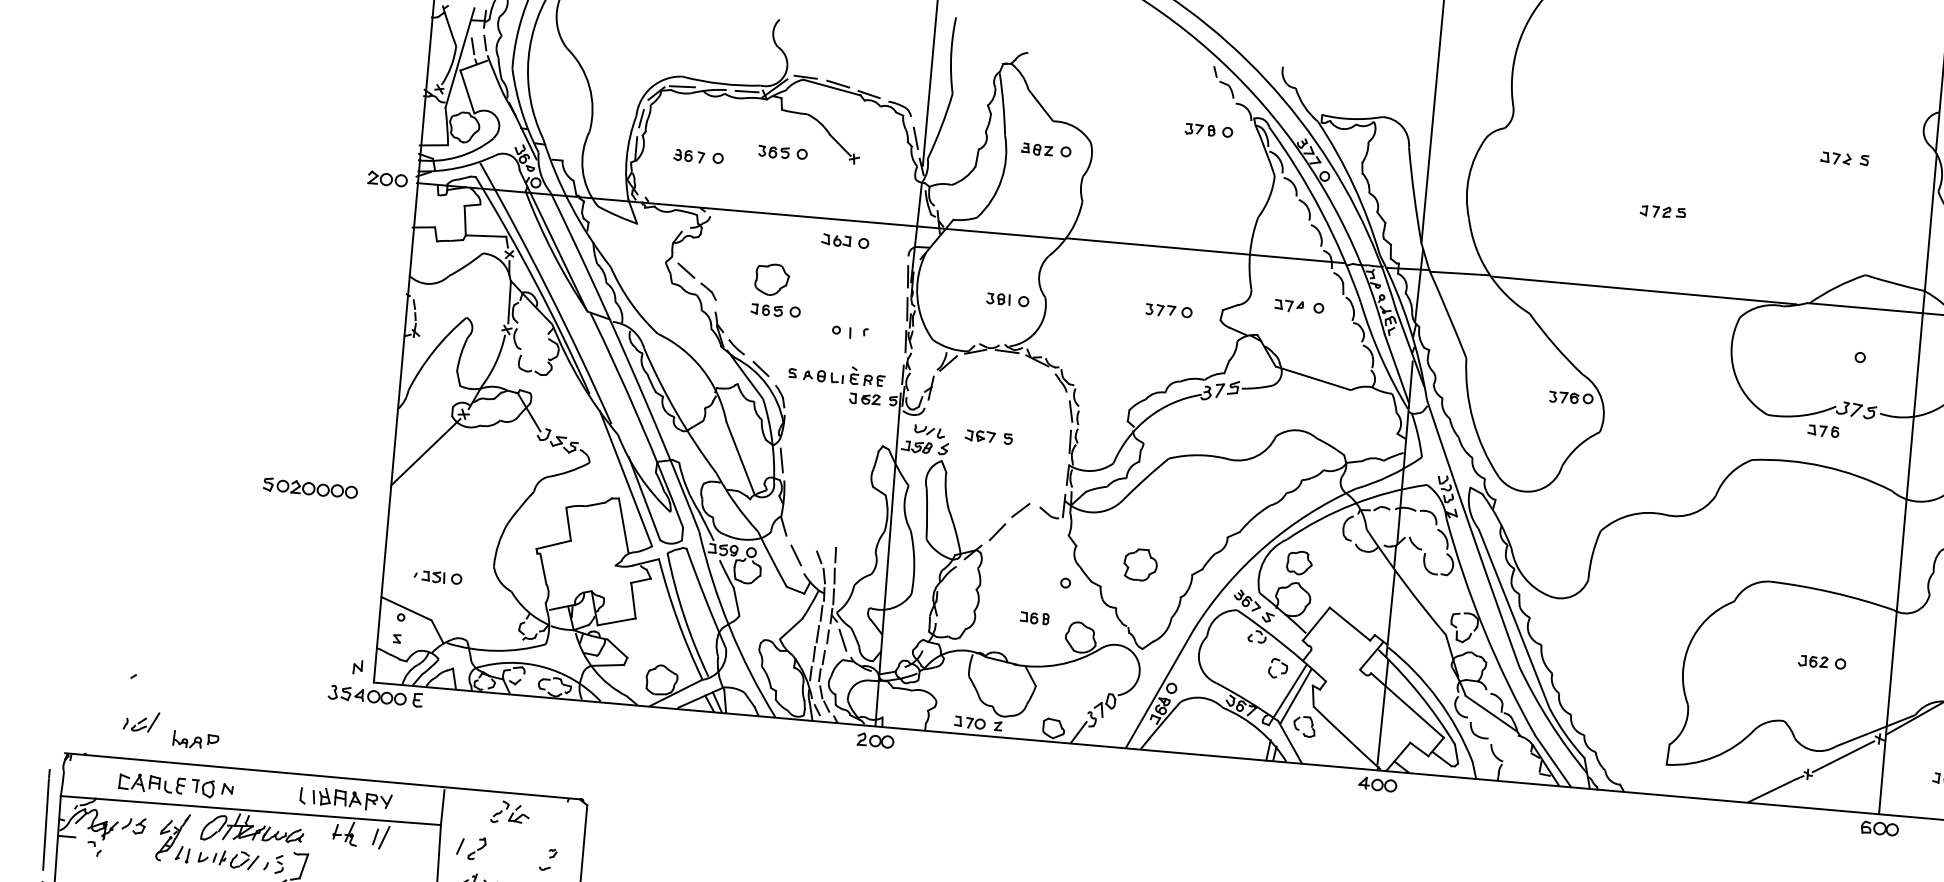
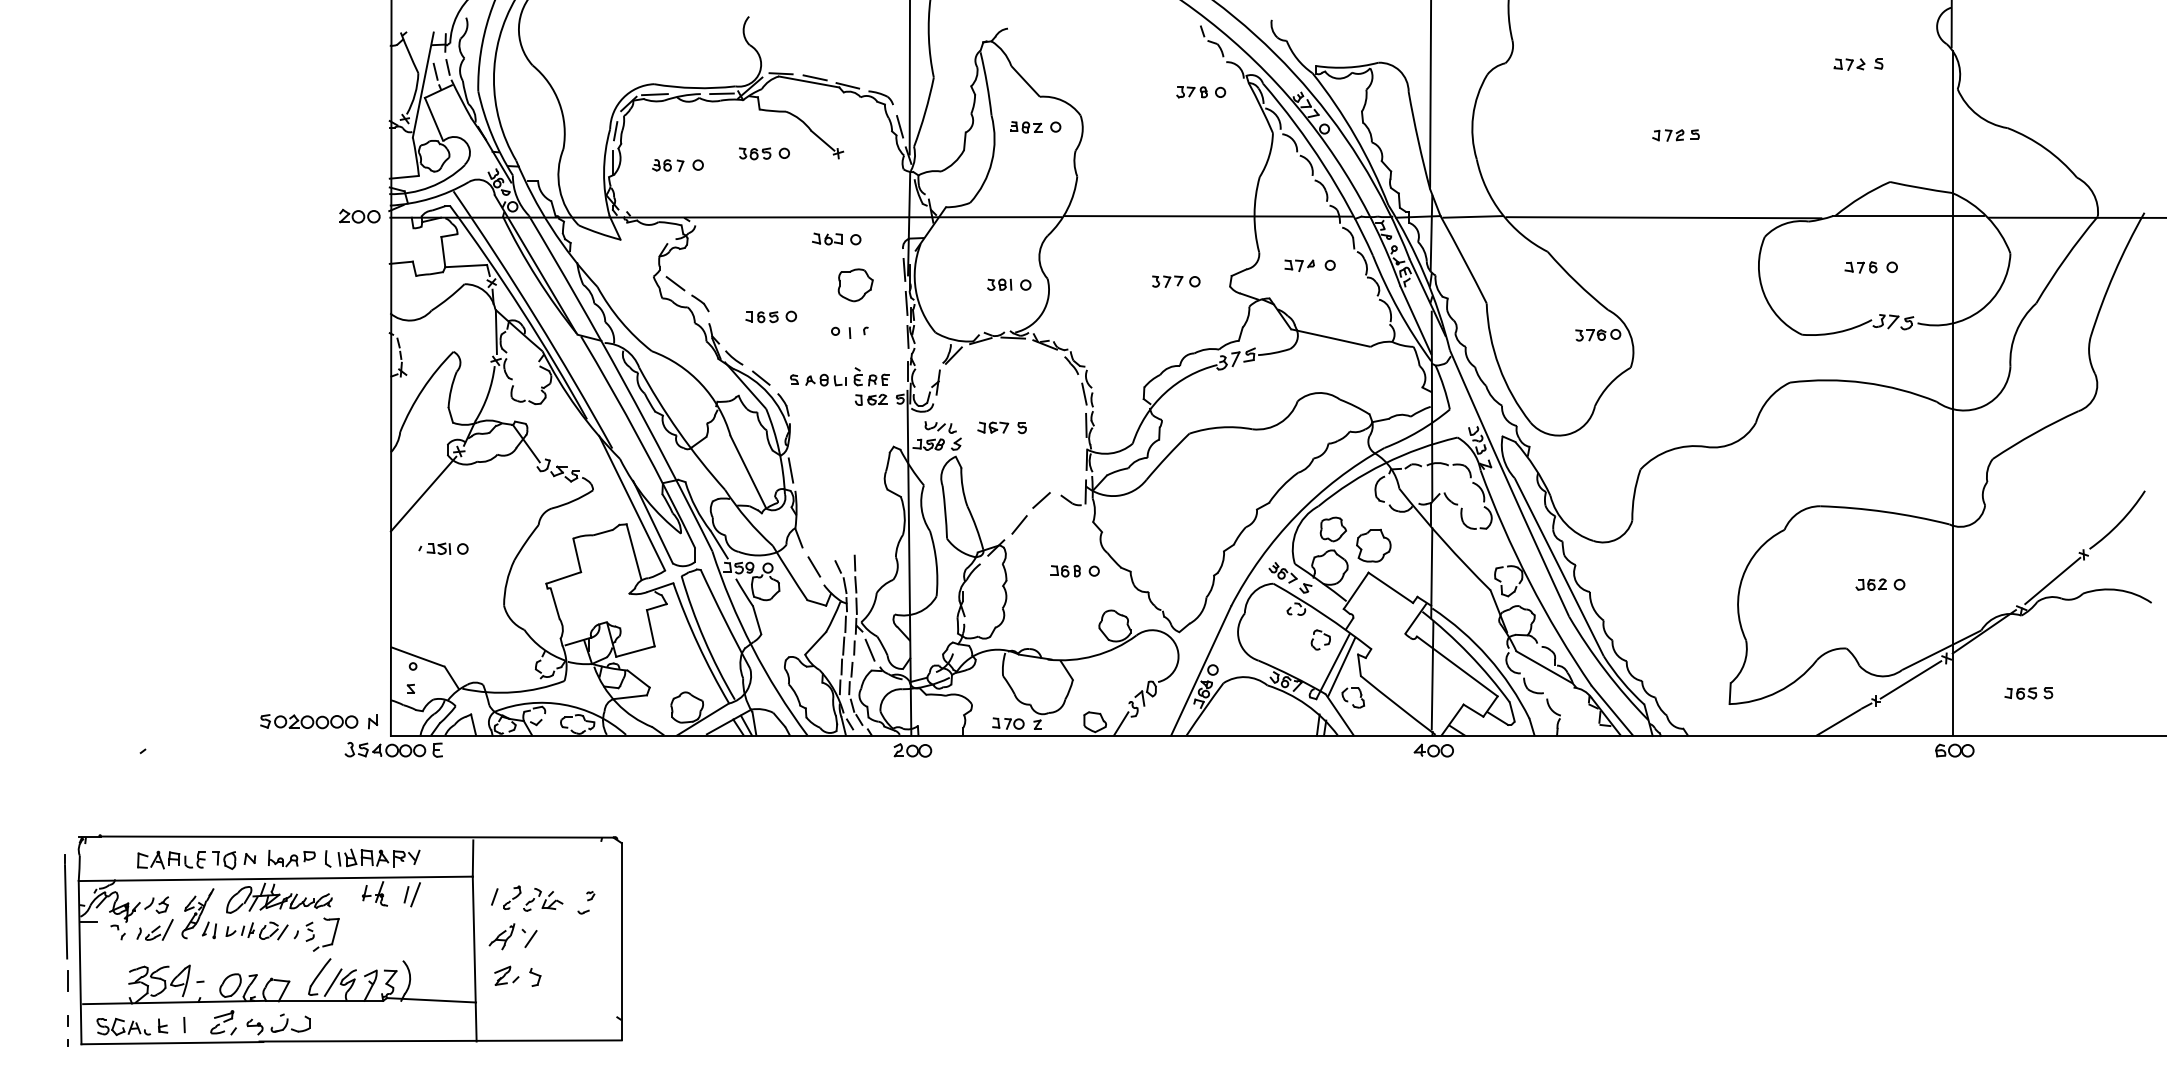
part: (771, 279) -> (855, 285), moved
part: (1822, 431) -> (1860, 267), moved
part: (310, 488) -> (309, 721), moved
part: (1140, 564) -> (1373, 545), moved
part: (438, 577) -> (443, 548), moved
part: (1034, 617) -> (1065, 570), moved
part: (140, 720) -> (154, 929), moved
part: (195, 740) -> (291, 858), moved
part: (510, 812) -> (543, 899), moved

